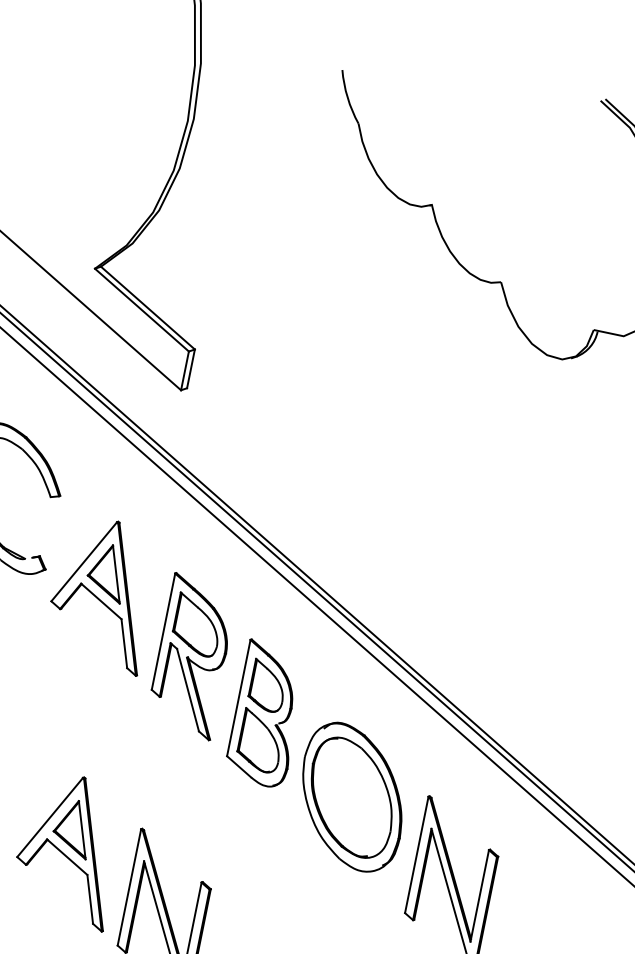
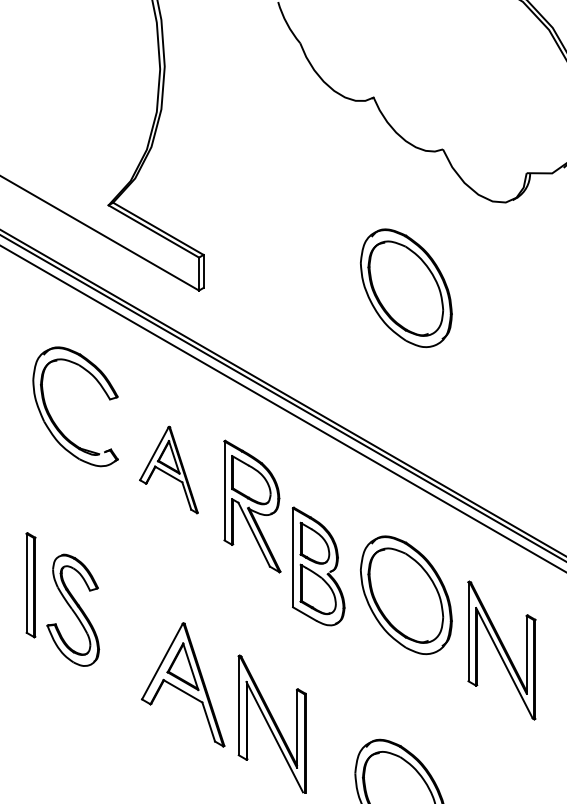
part: (425, 436) -> (406, 288), added
part: (102, 593) -> (168, 469), size x0.7
part: (266, 714) -> (318, 566), moved

